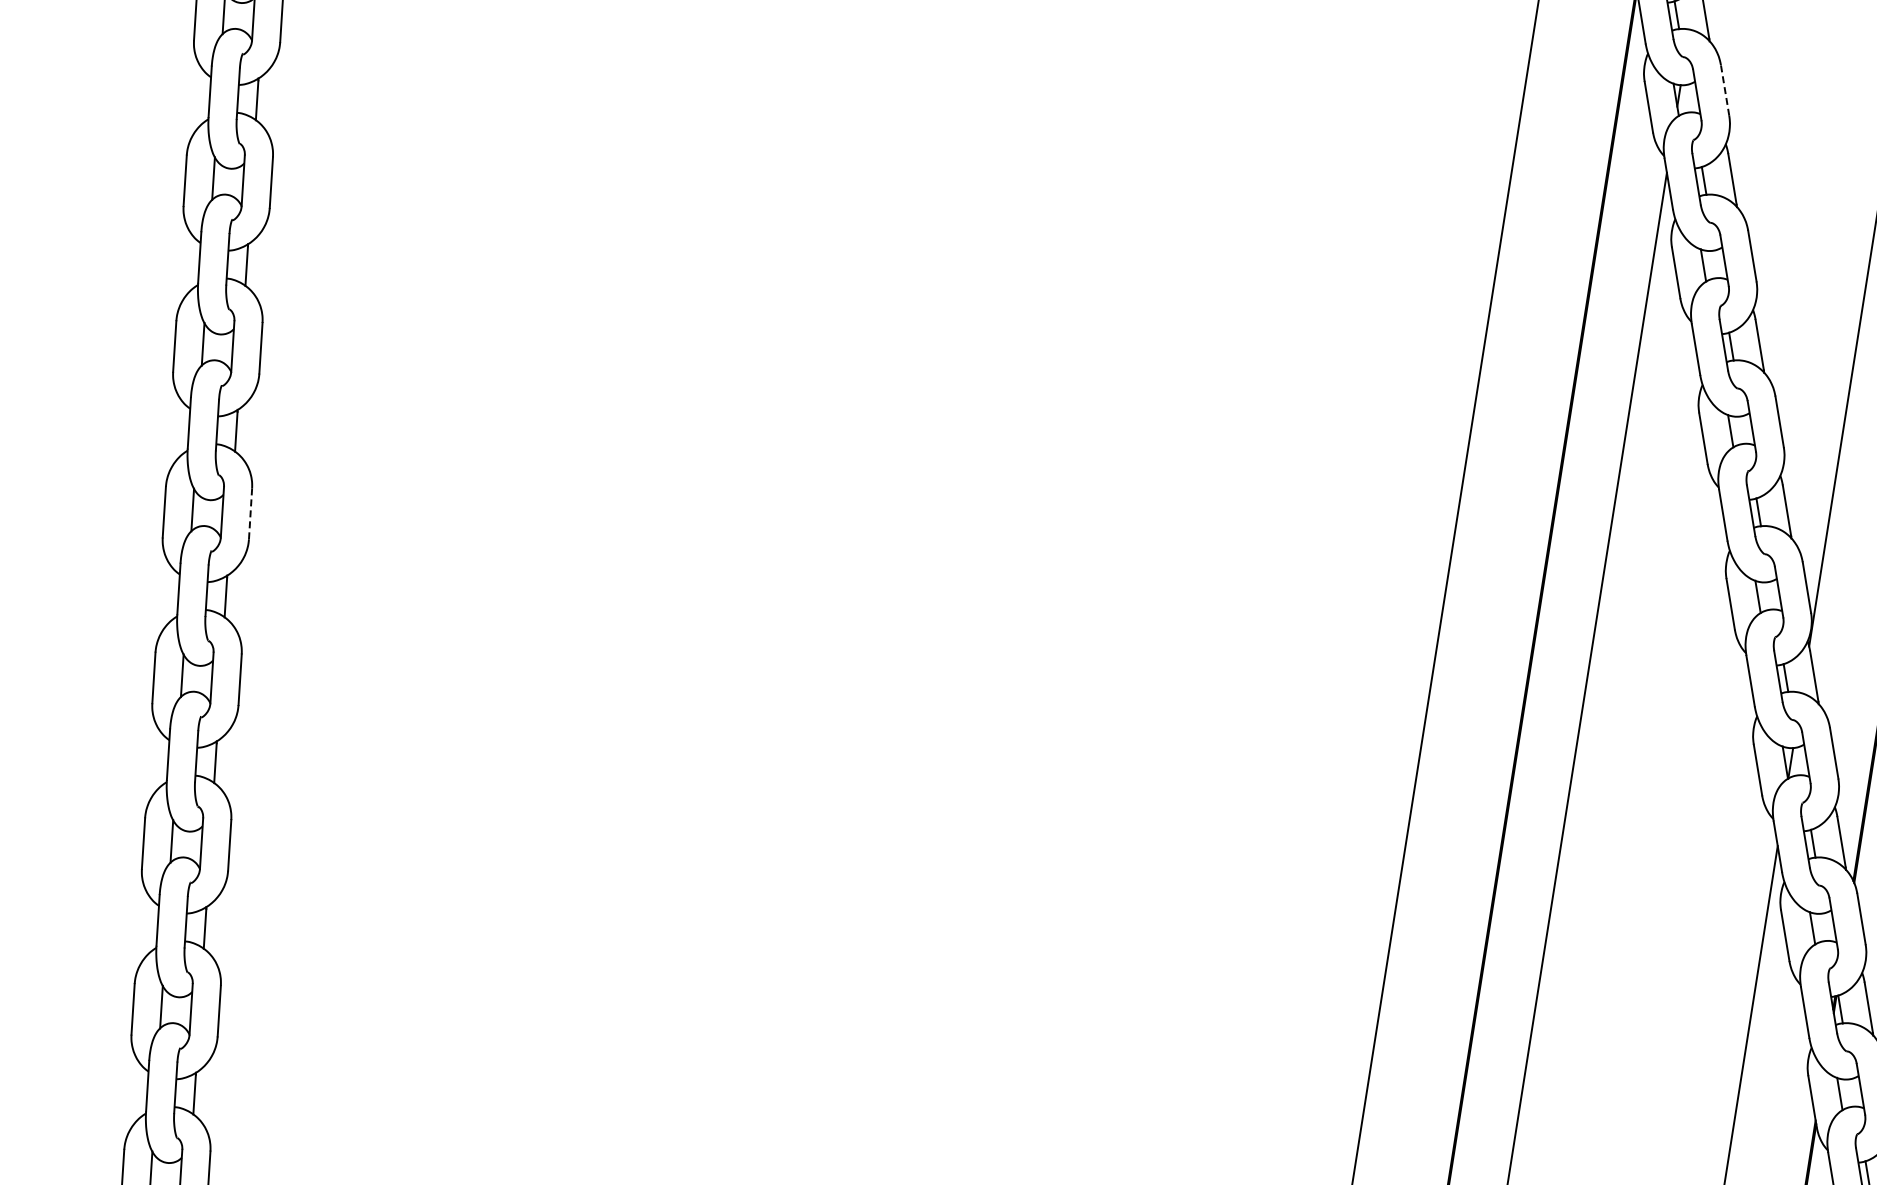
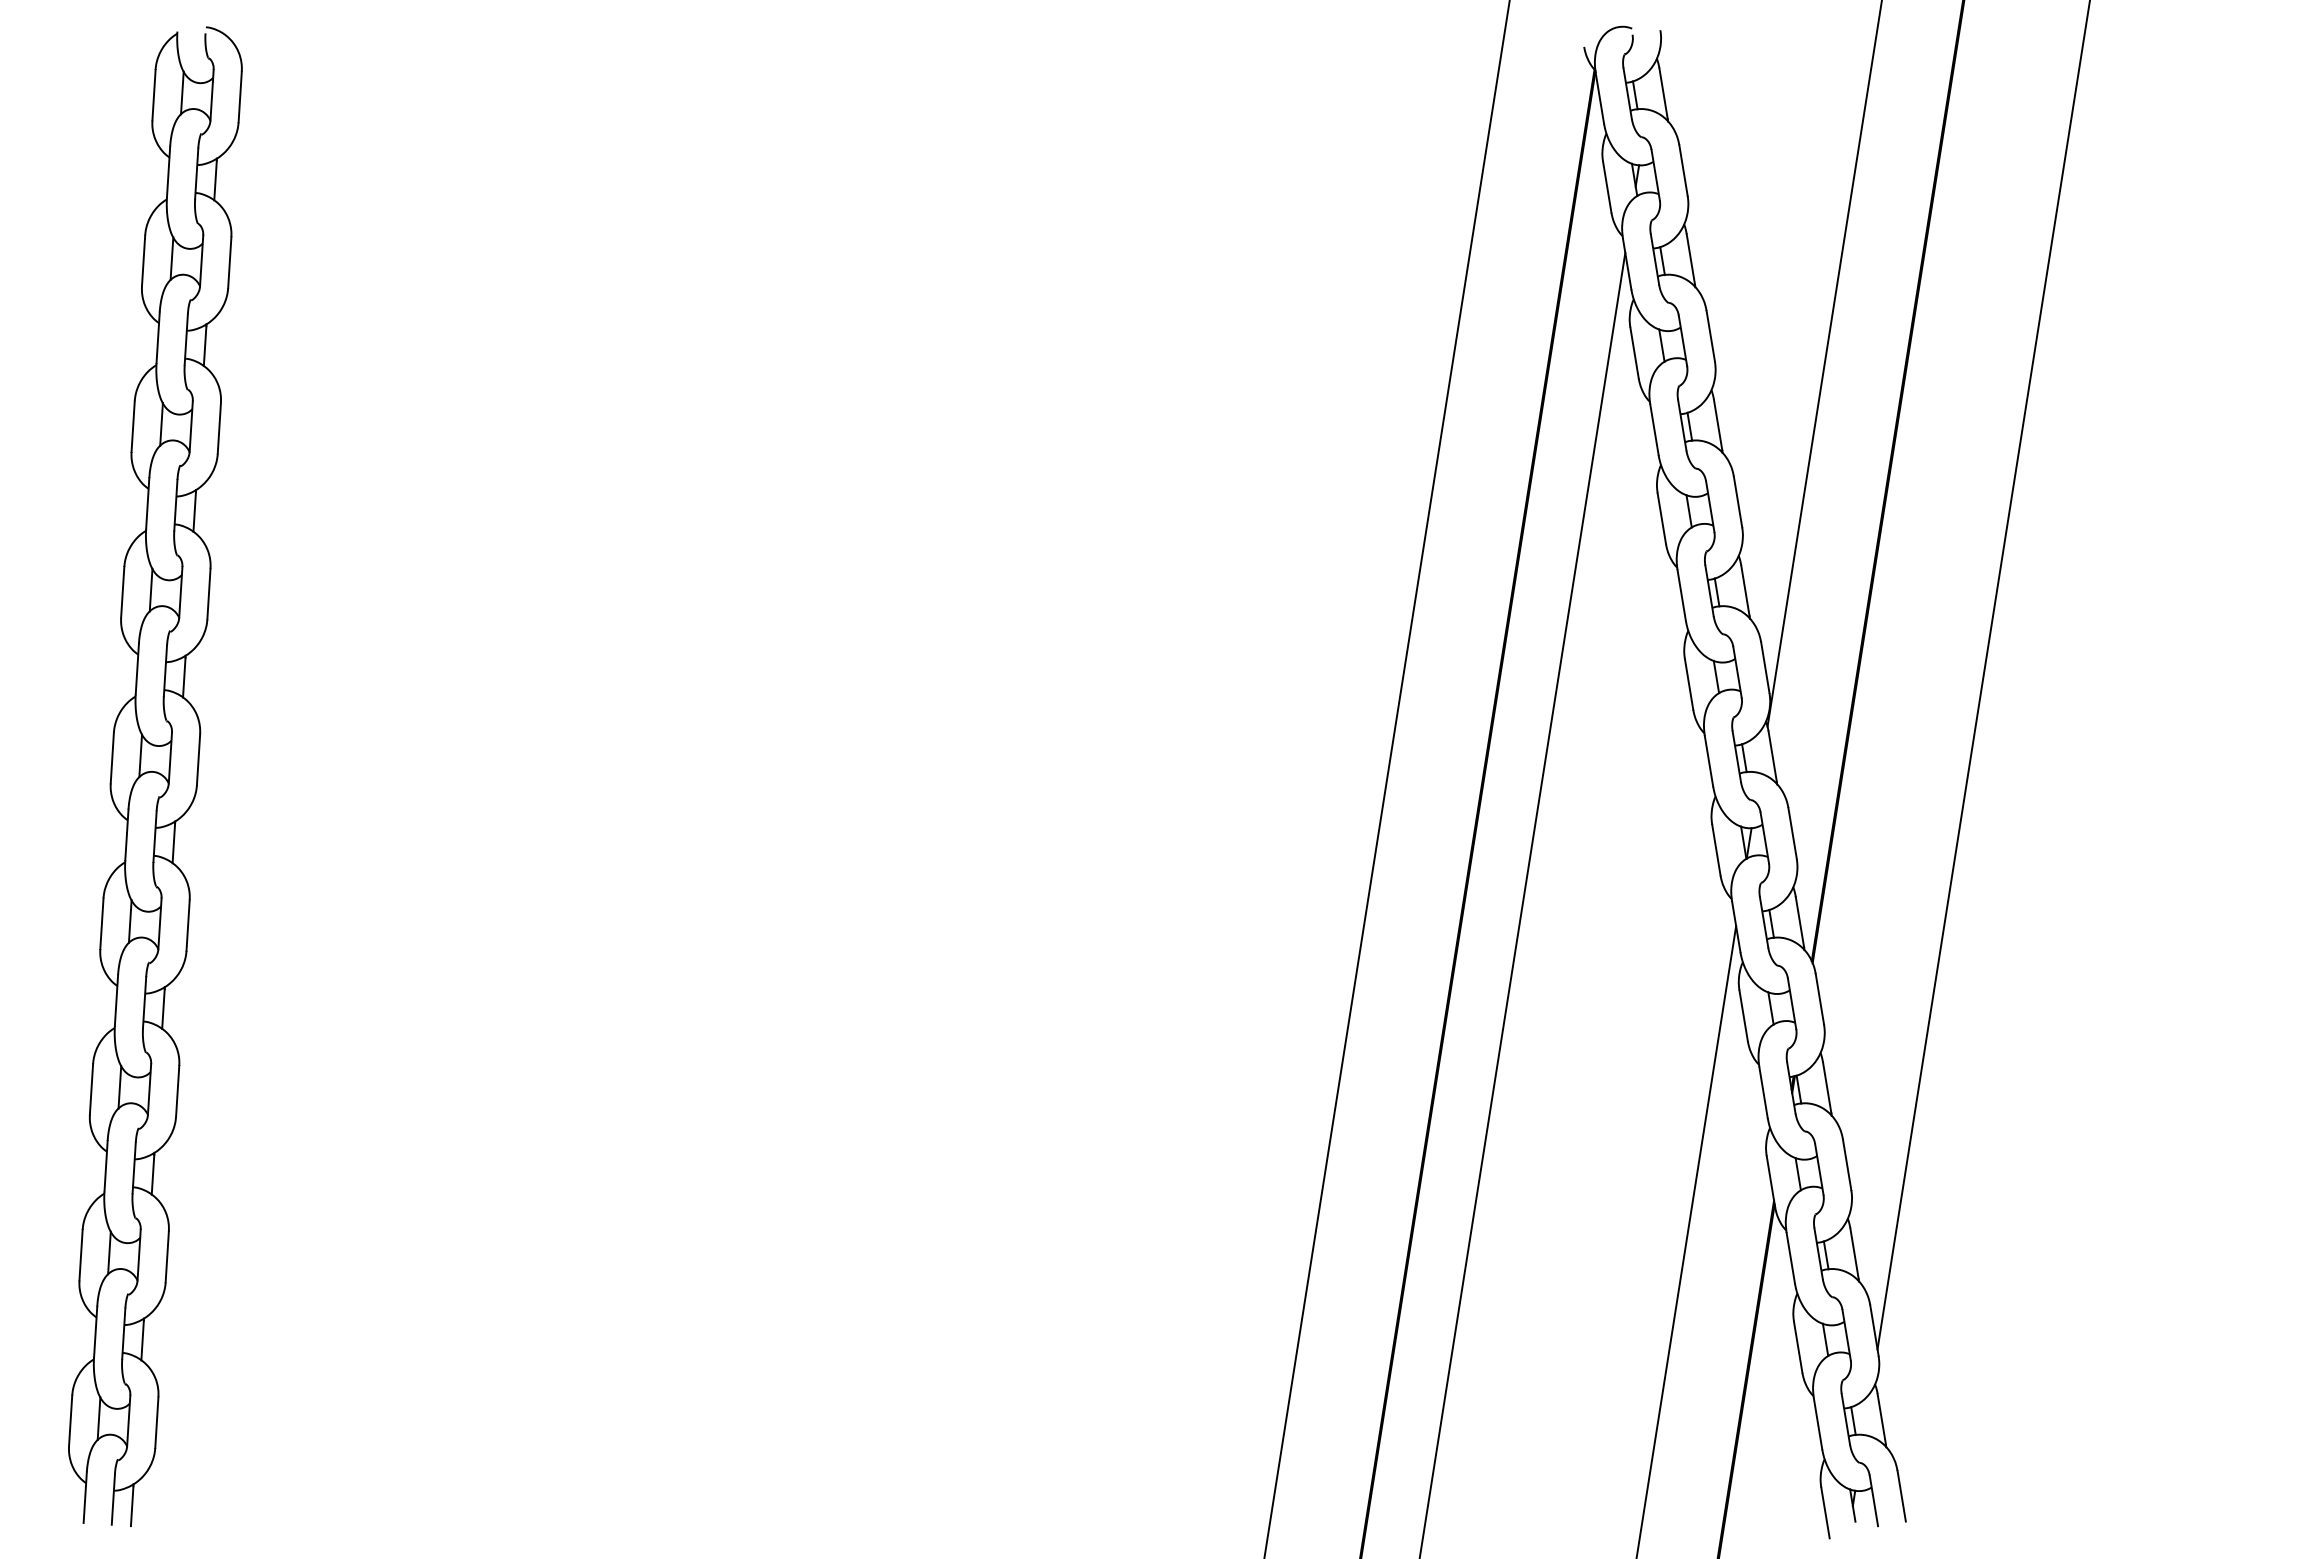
line: (1725, 90) -> (1683, 170), dashed -> solid
line: (250, 513) -> (208, 593), dashed -> solid

